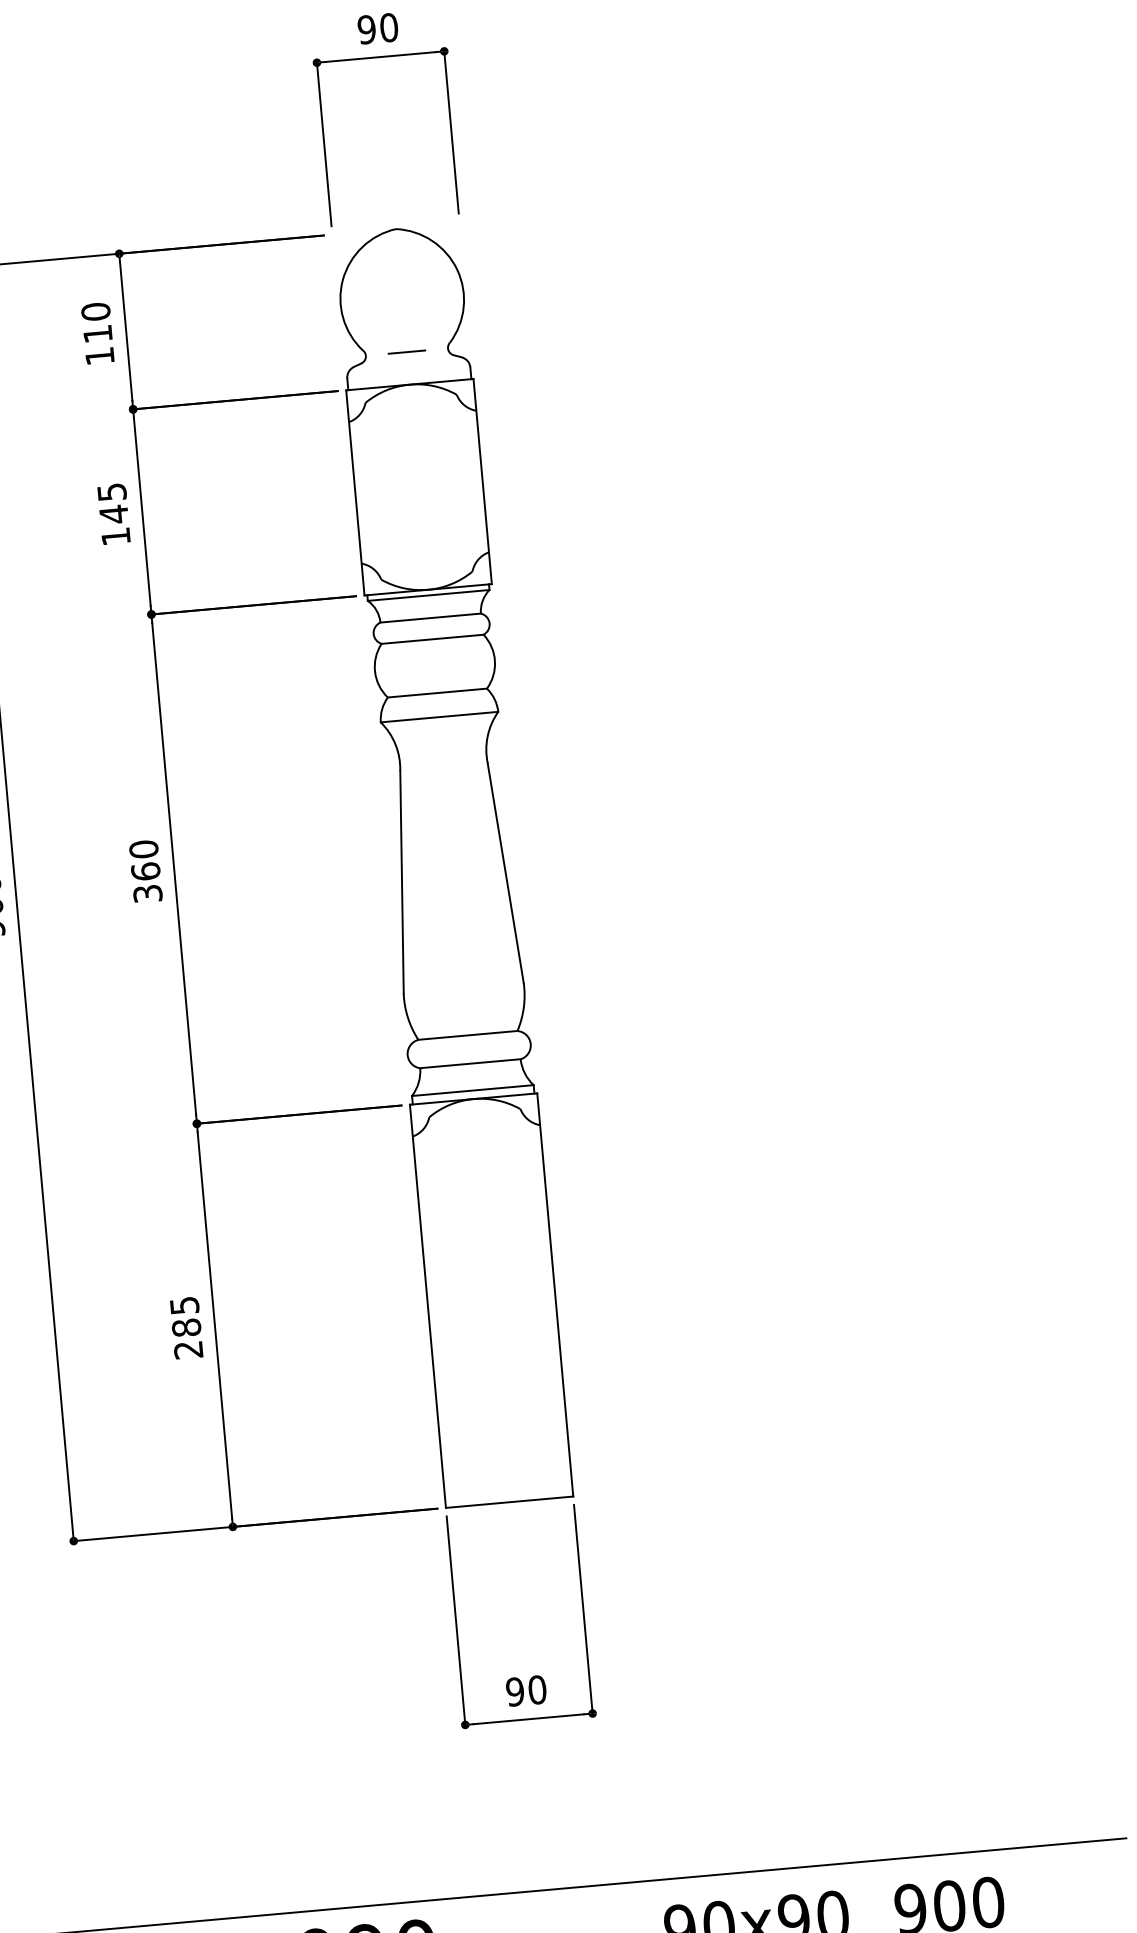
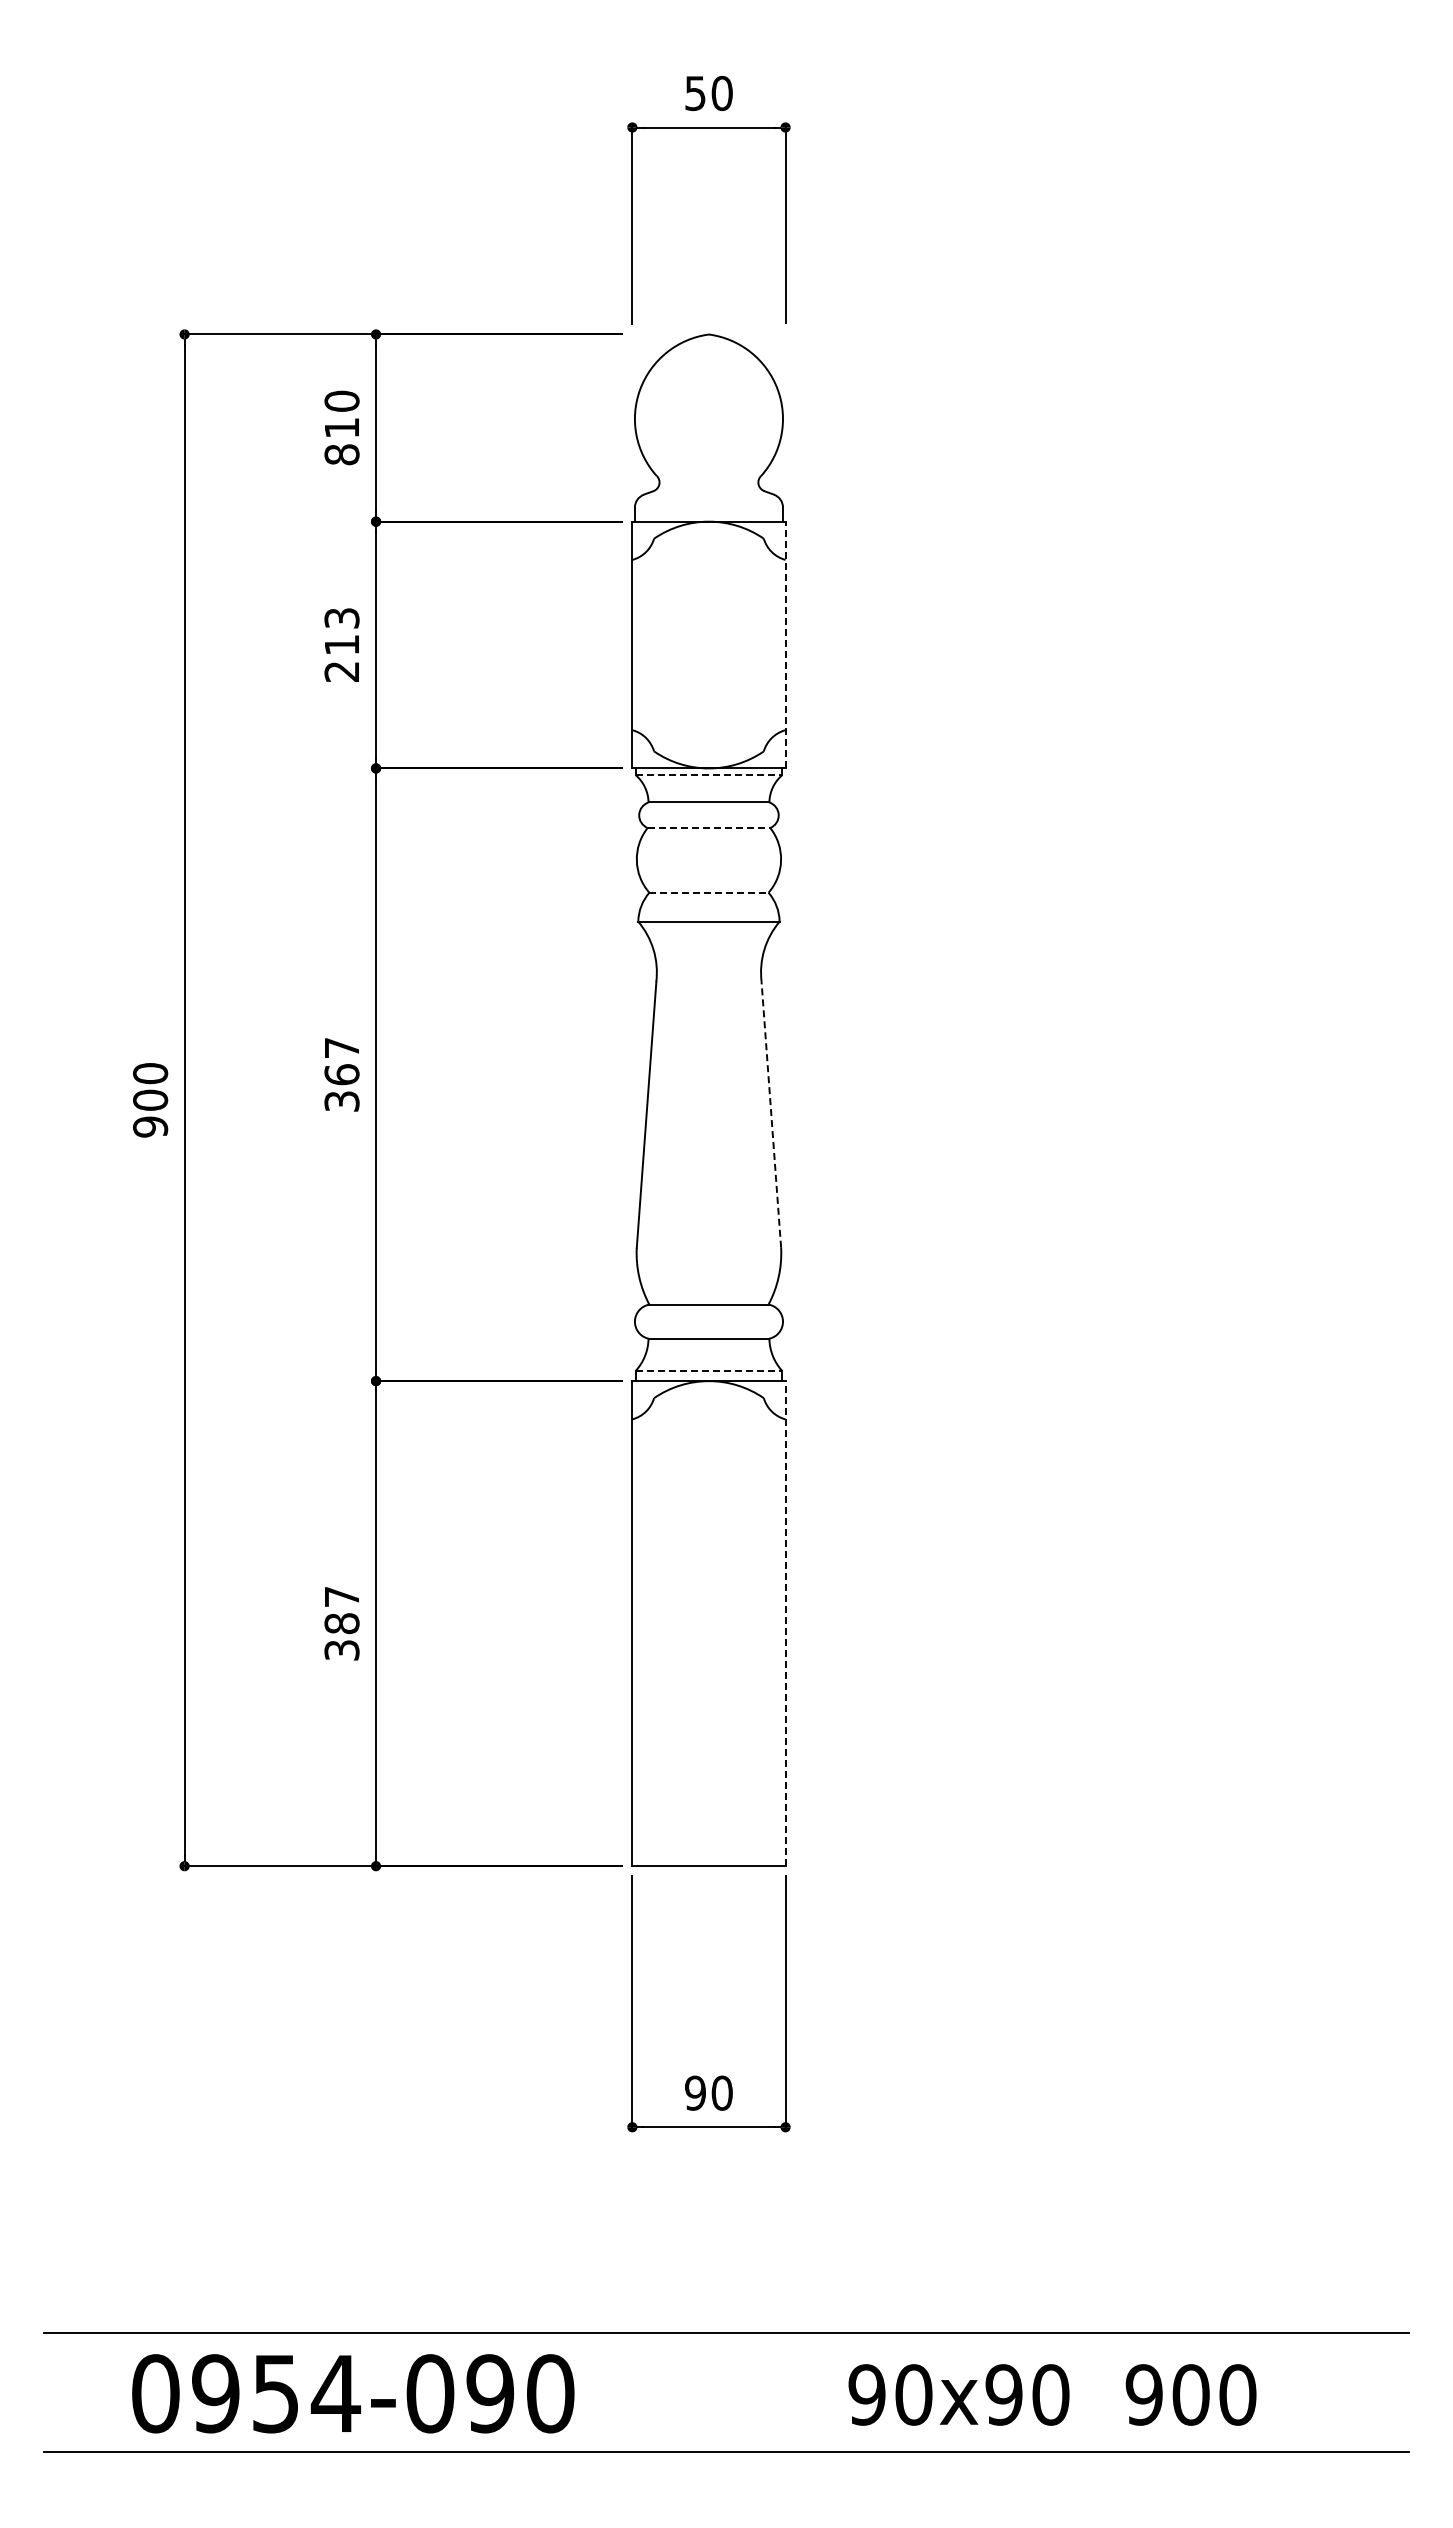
text: (366, 28) -> (695, 92), 90 -> 50
line: (406, 352) -> (708, 482), removed
text: (99, 356) -> (341, 454), 110 -> 810
line: (482, 481) -> (785, 644), solid -> dashed
text: (113, 514) -> (341, 644), 145 -> 213
line: (429, 595) -> (709, 775), solid -> dashed
line: (433, 639) -> (709, 828), solid -> dashed
line: (436, 692) -> (708, 892), solid -> dashed
text: (143, 849) -> (341, 1047), 360 -> 367
line: (505, 872) -> (771, 1114), solid -> dashed
line: (473, 1090) -> (709, 1370), solid -> dashed
line: (555, 1294) -> (785, 1623), solid -> dashed
text: (186, 1327) -> (341, 1623), 285 -> 387

